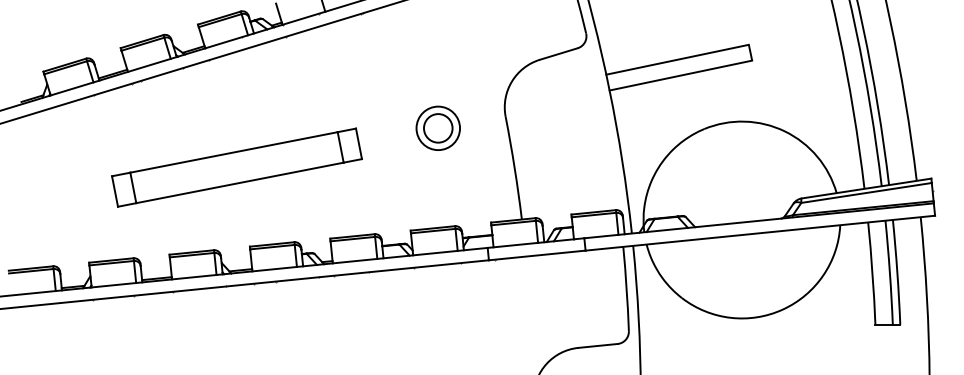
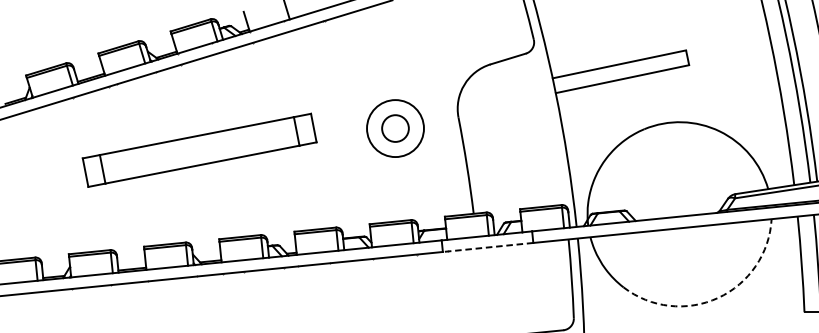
circle: (438, 128) -> (395, 128), size x1.4
part: (236, 167) -> (199, 150), moved
line: (537, 255) -> (488, 247), solid -> dashed
arc: (783, 309) -> (718, 298), solid -> dashed

